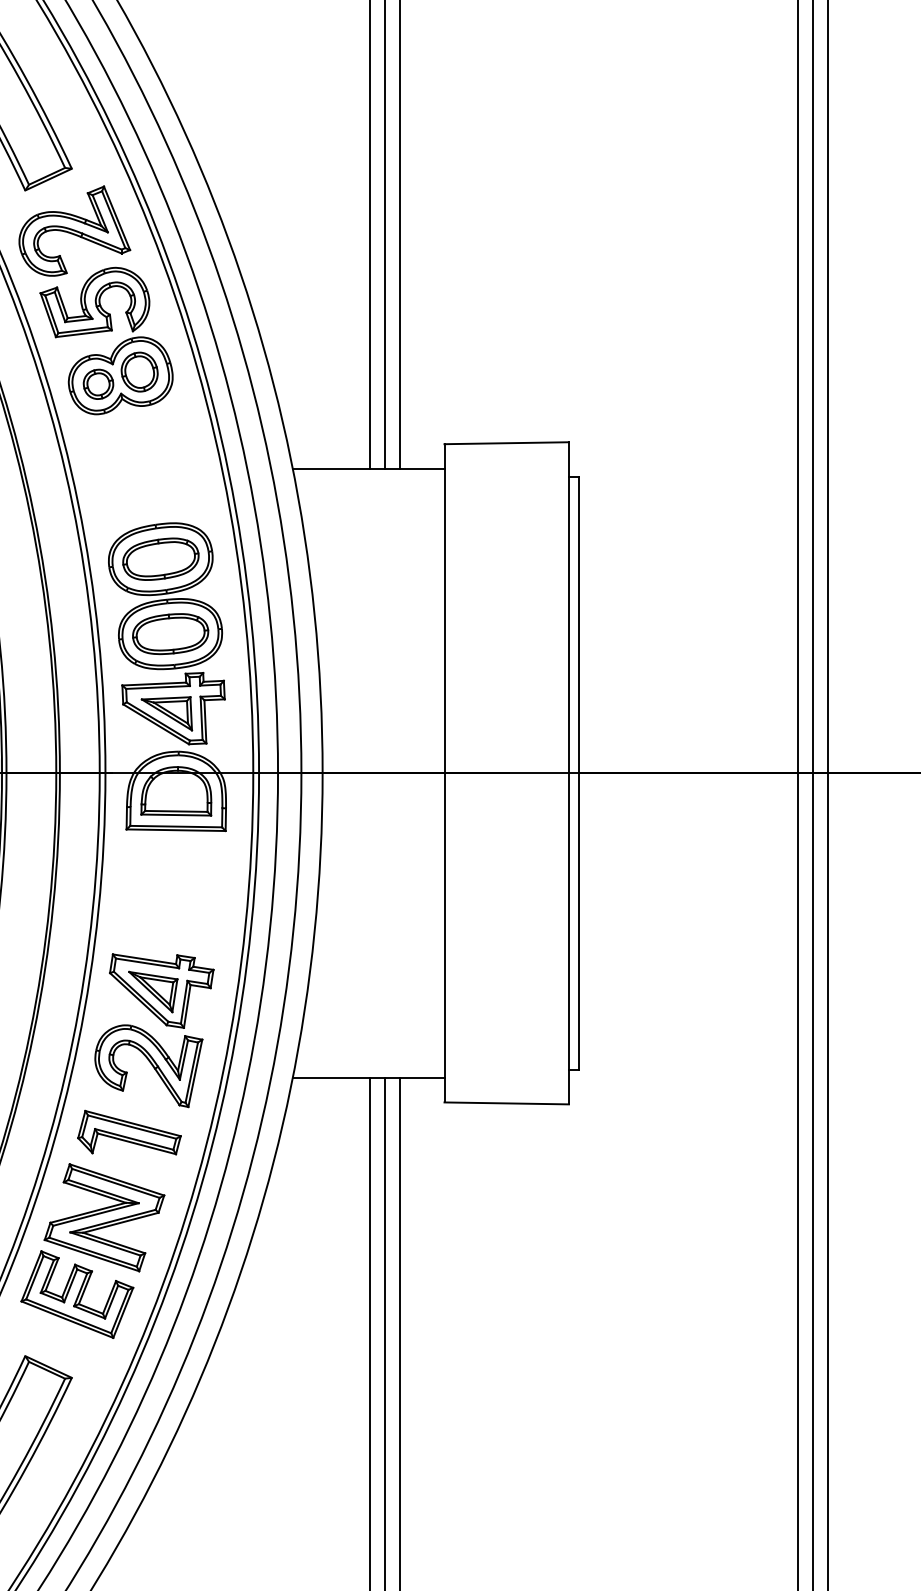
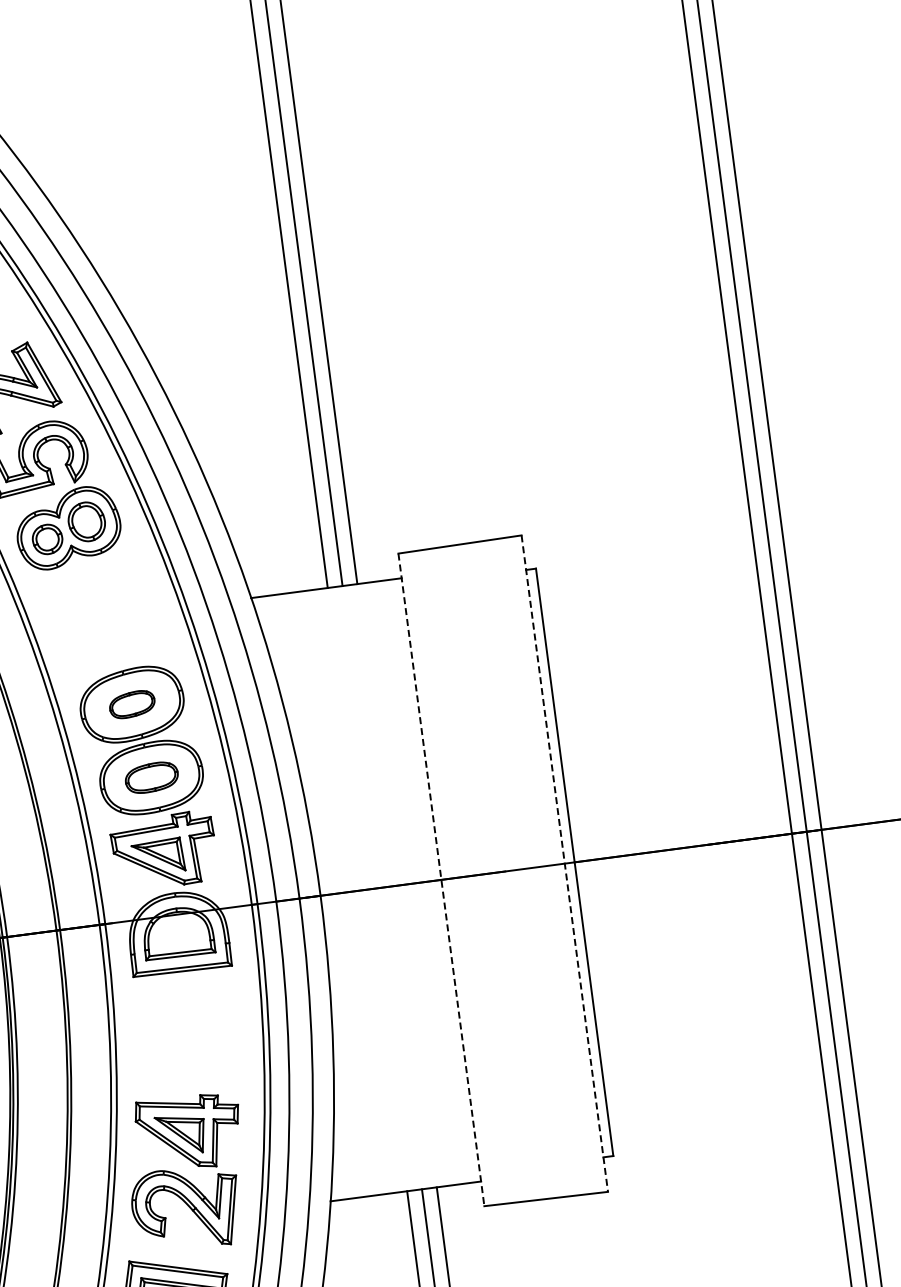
part: (160, 558) -> (131, 703), size x0.6
part: (170, 634) -> (151, 778), size x0.7
line: (444, 773) -> (441, 880), solid -> dashed
line: (568, 773) -> (564, 863), solid -> dashed

